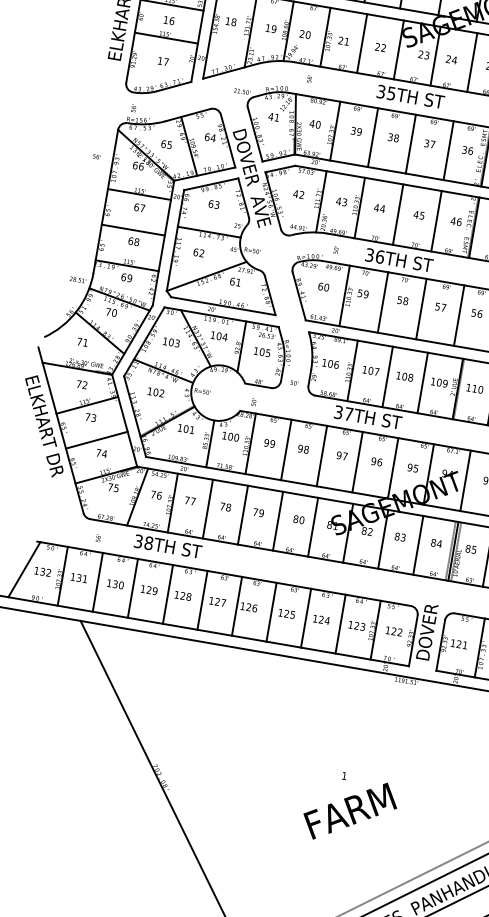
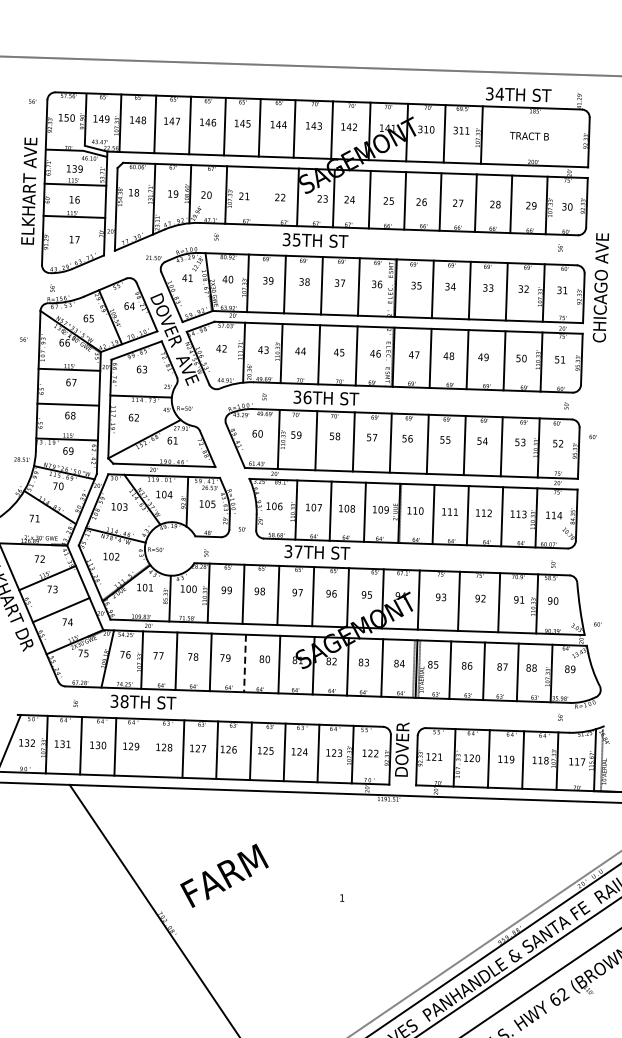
line: (362, 42) -> (262, 195), removed
line: (278, 521) -> (245, 663), solid -> dashed
line: (167, 593) -> (149, 747), removed
text: (350, 810) -> (224, 875), moved

